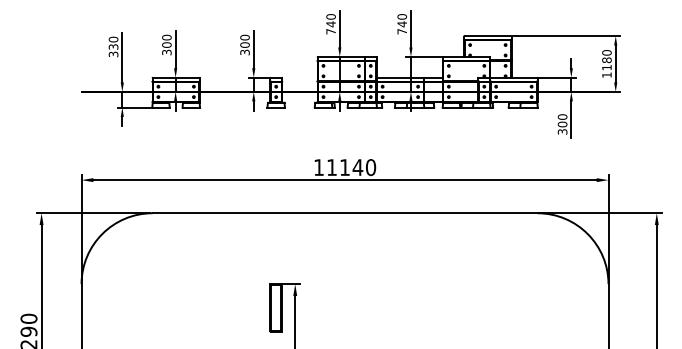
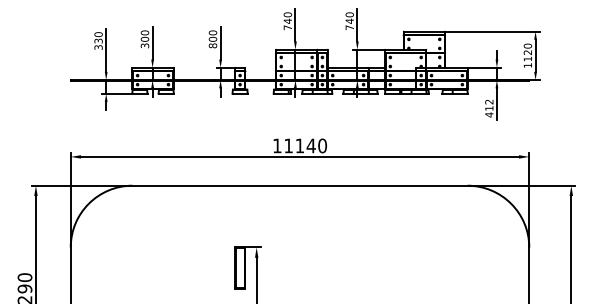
text: (244, 52) -> (212, 45), 300 -> 800
text: (606, 60) -> (527, 52), 1180 -> 1120
text: (562, 124) -> (489, 108), 300 -> 412

